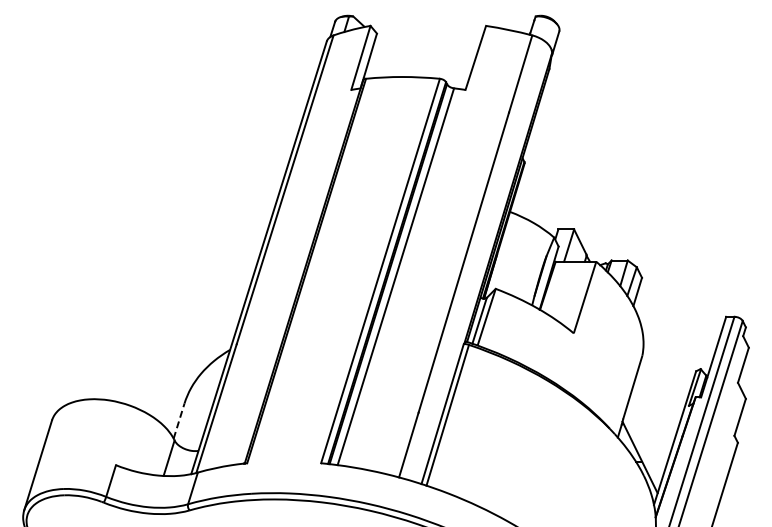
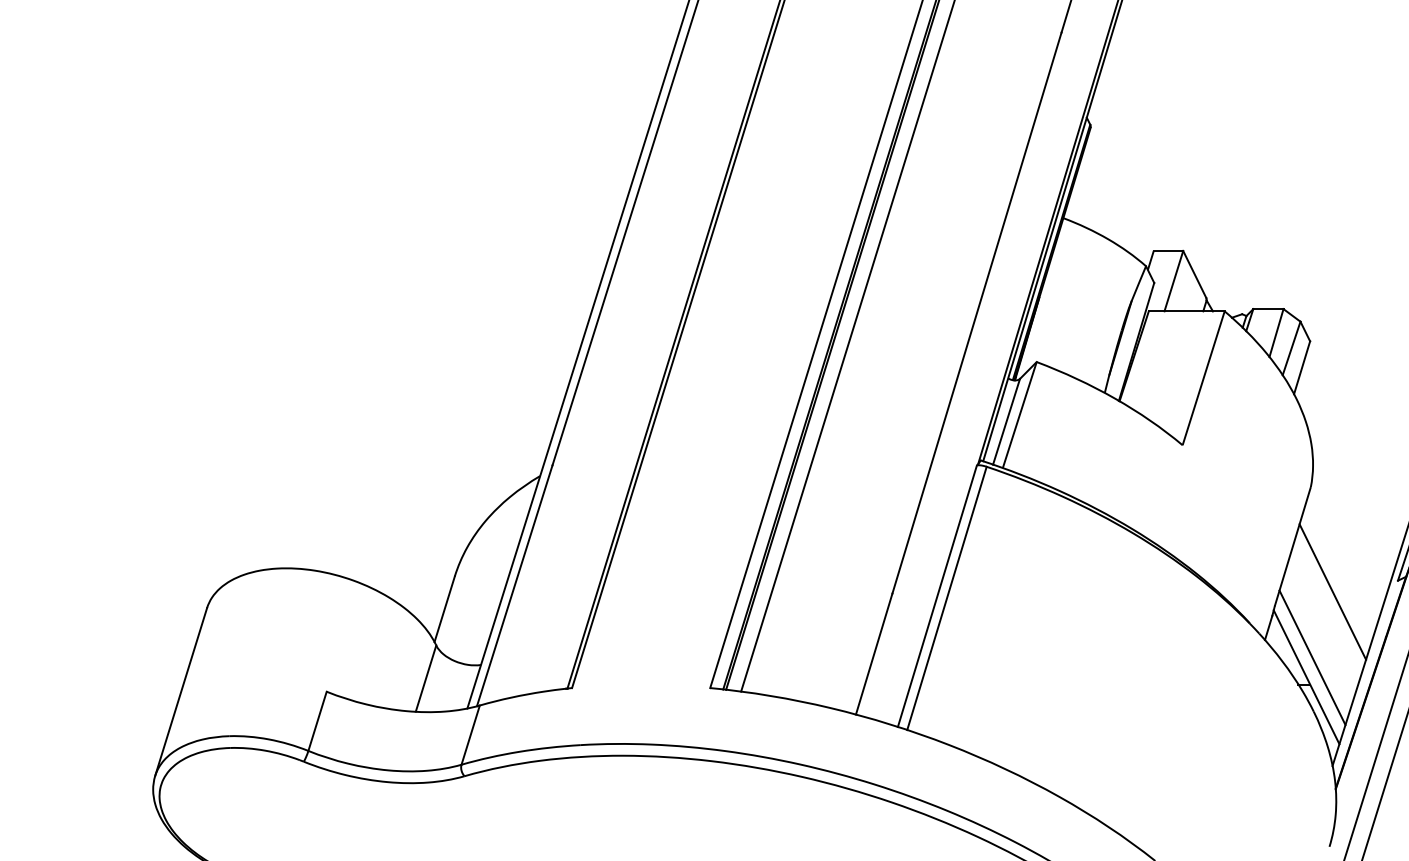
line: (653, 411) -> (1331, 591), added
line: (179, 420) -> (445, 608), dashed -> solid
line: (642, 447) -> (1311, 658), added

